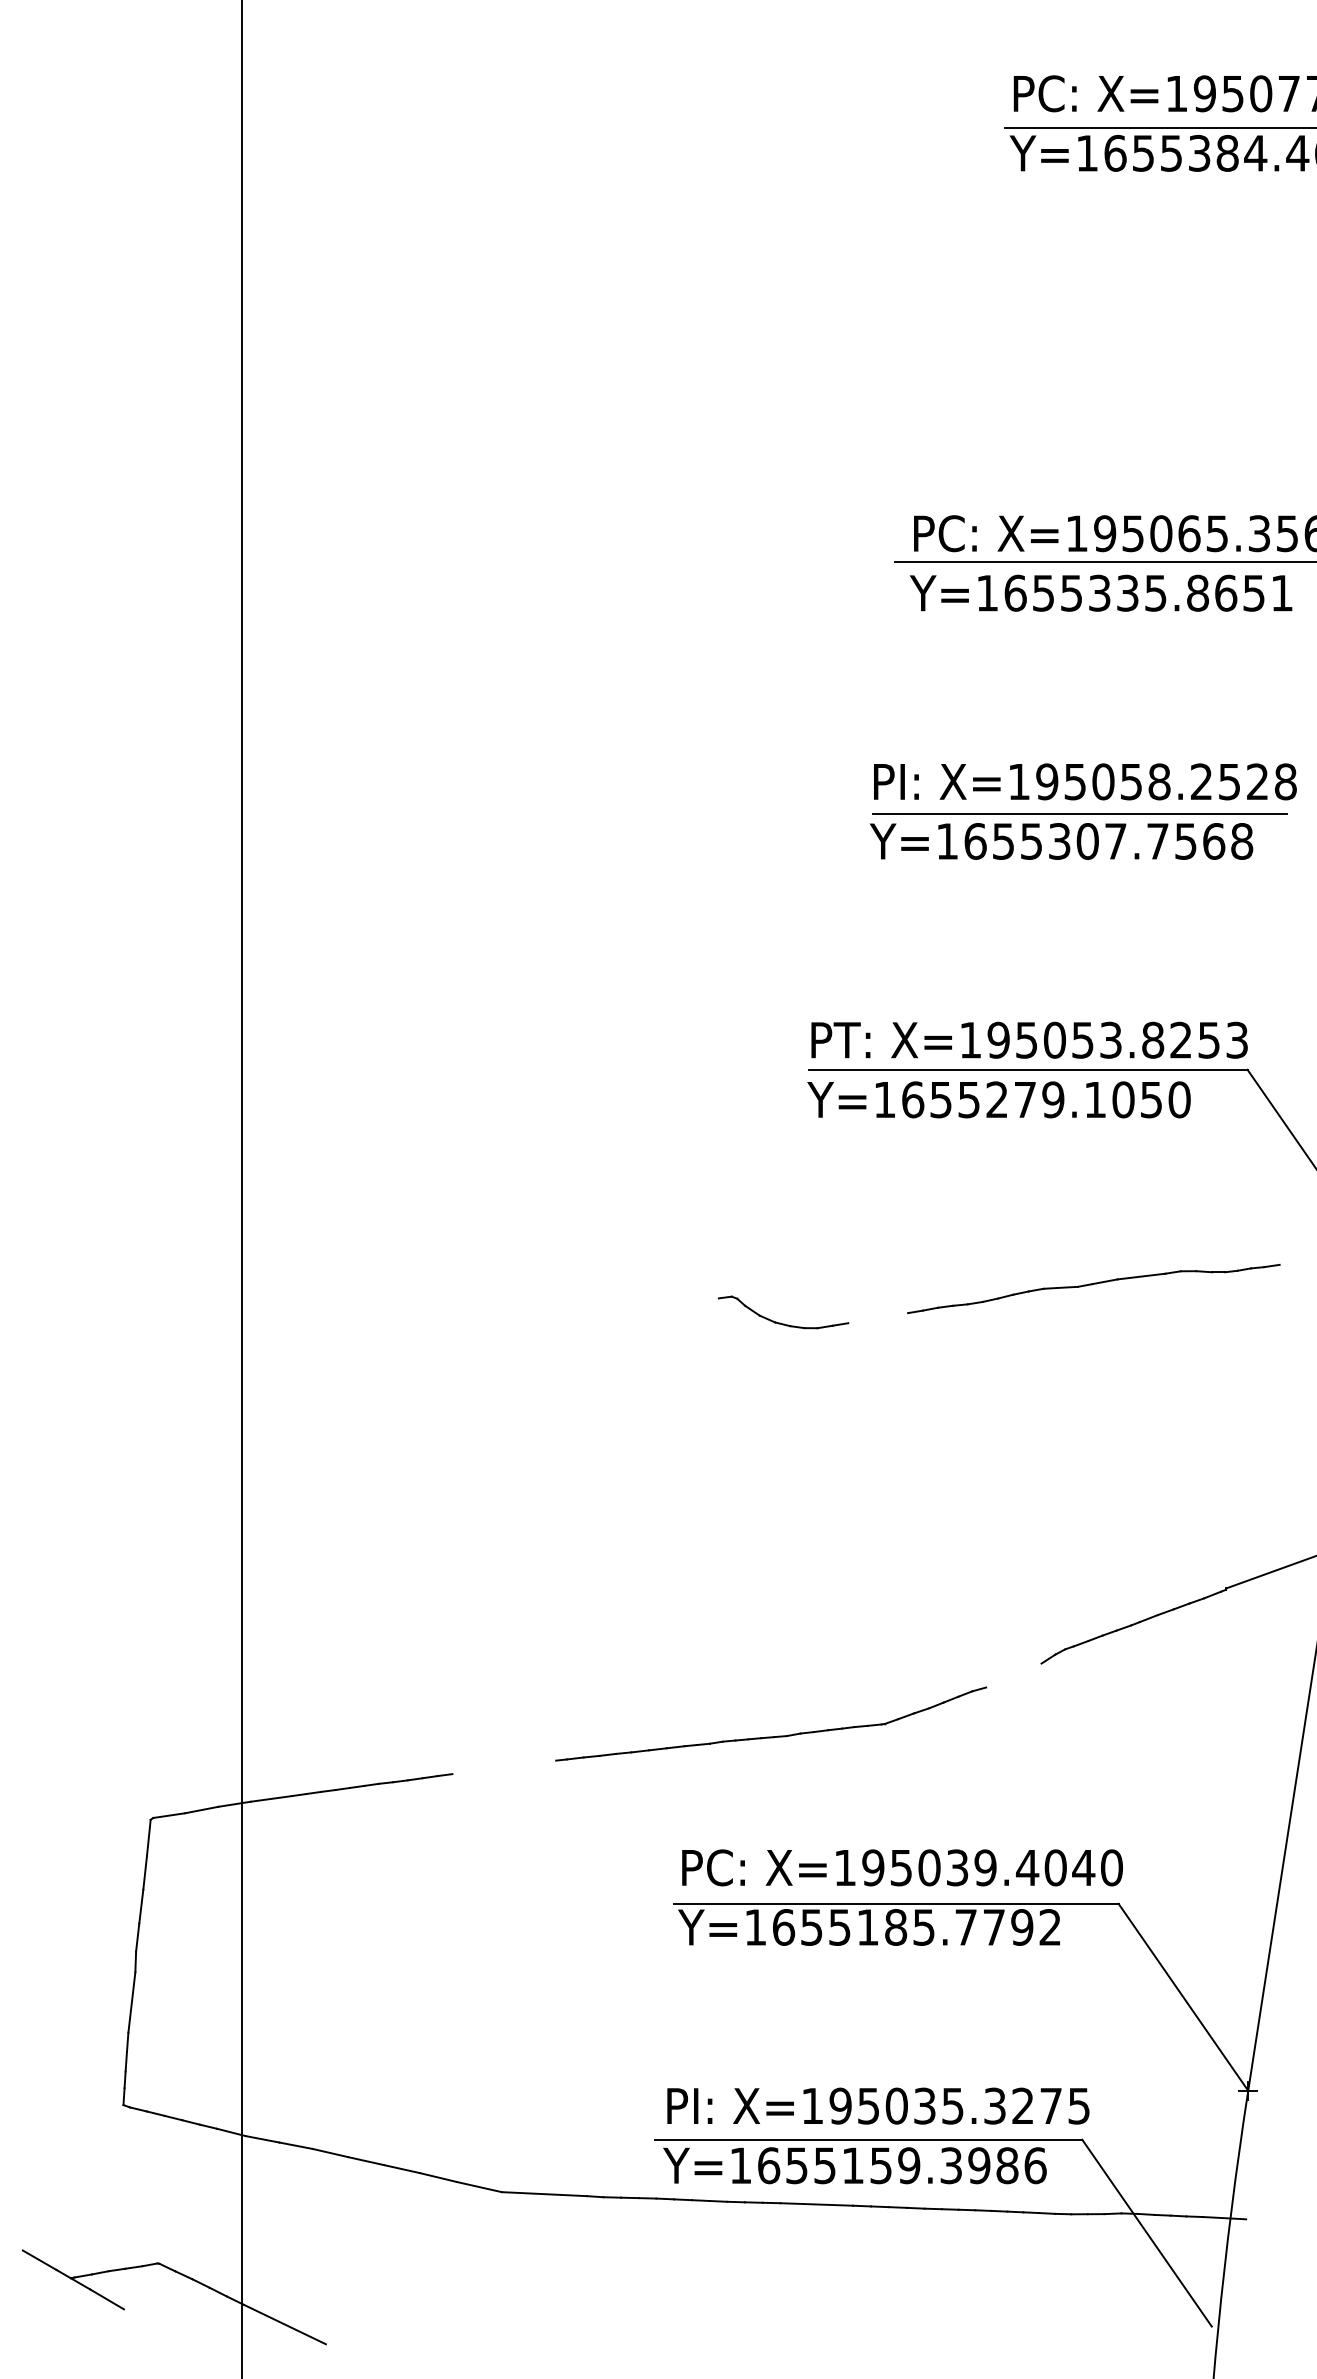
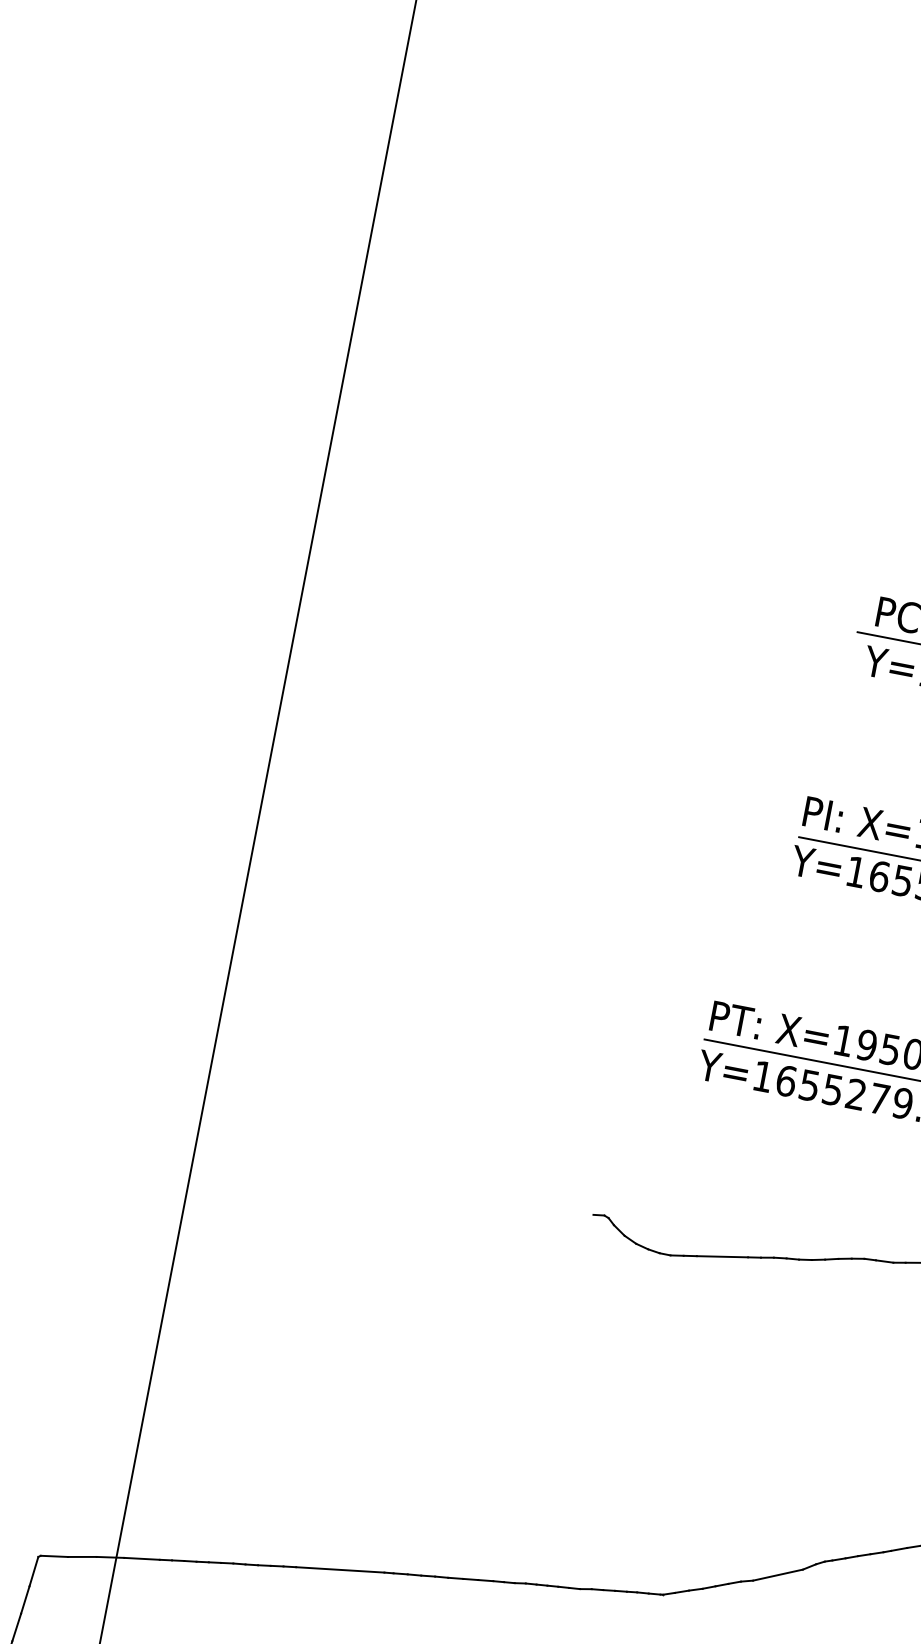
line: (878, 1318) -> (722, 1257), added
line: (1013, 1675) -> (777, 1575), added
line: (504, 1767) -> (340, 1570), added

